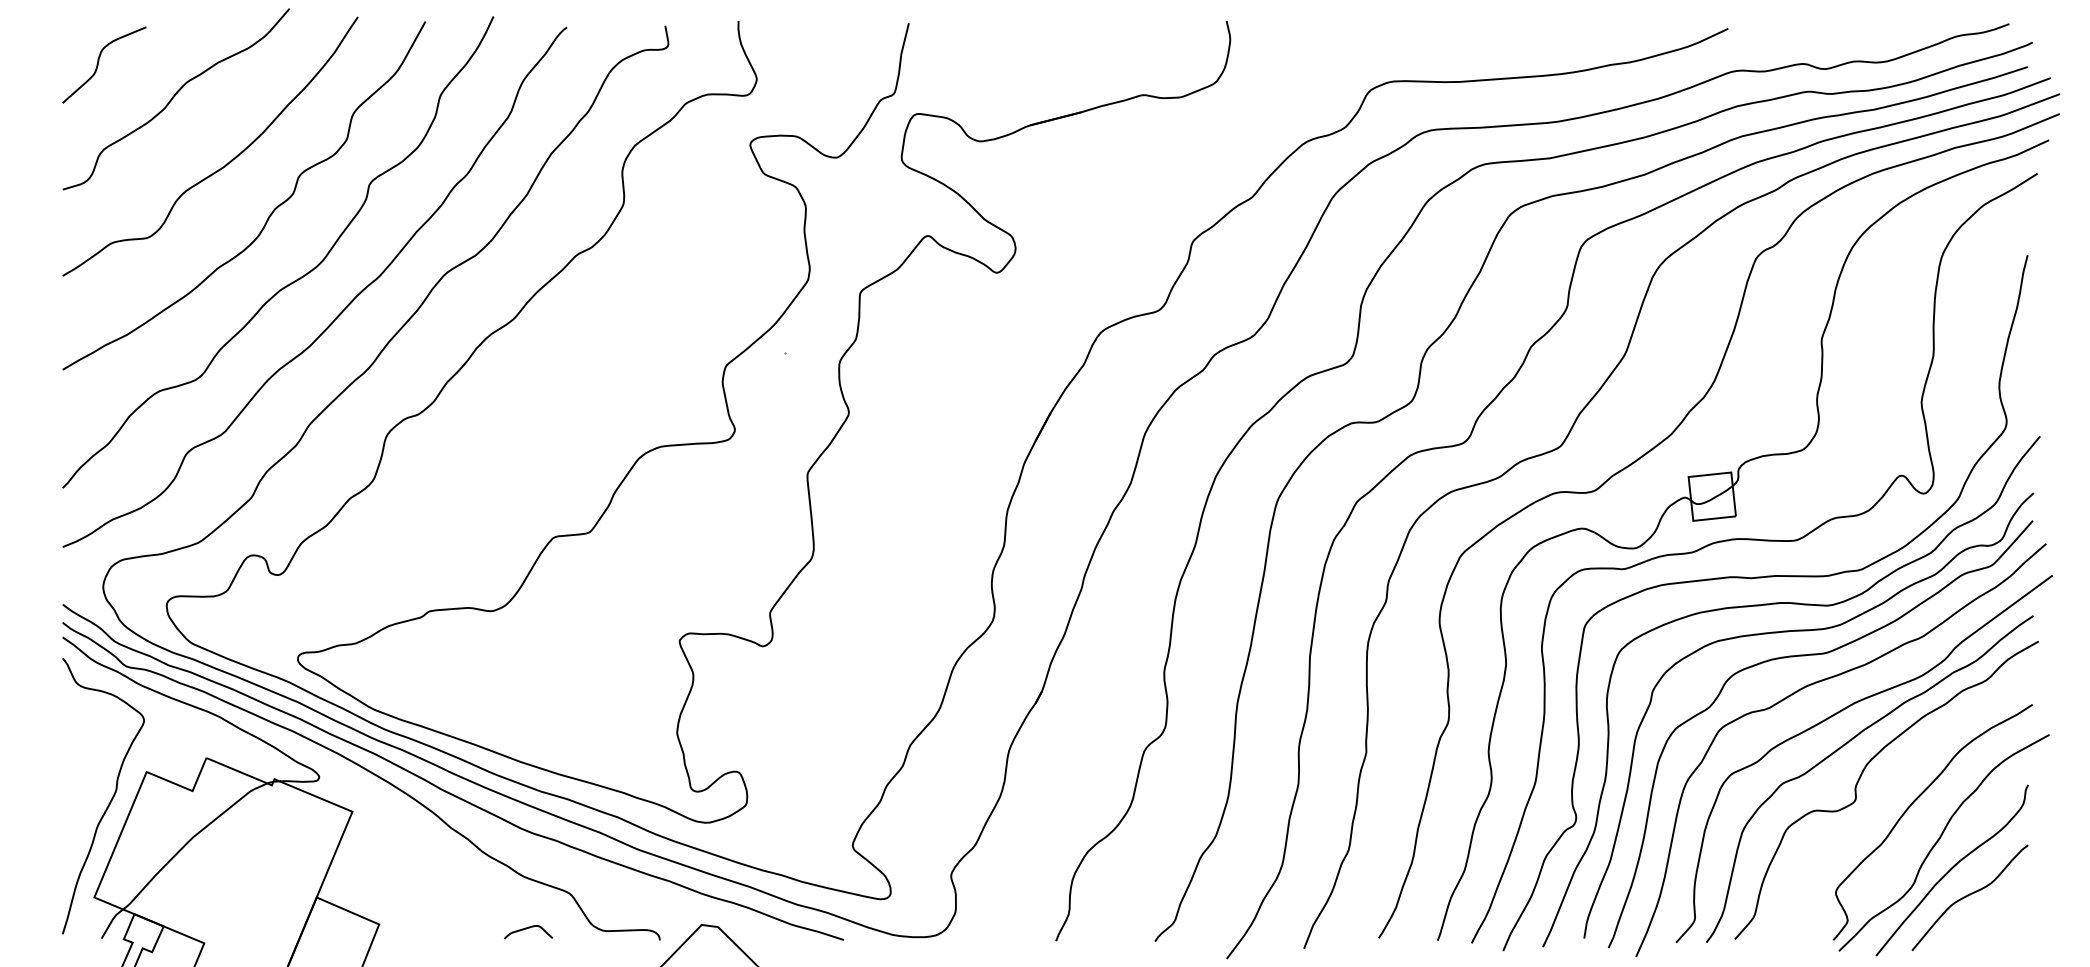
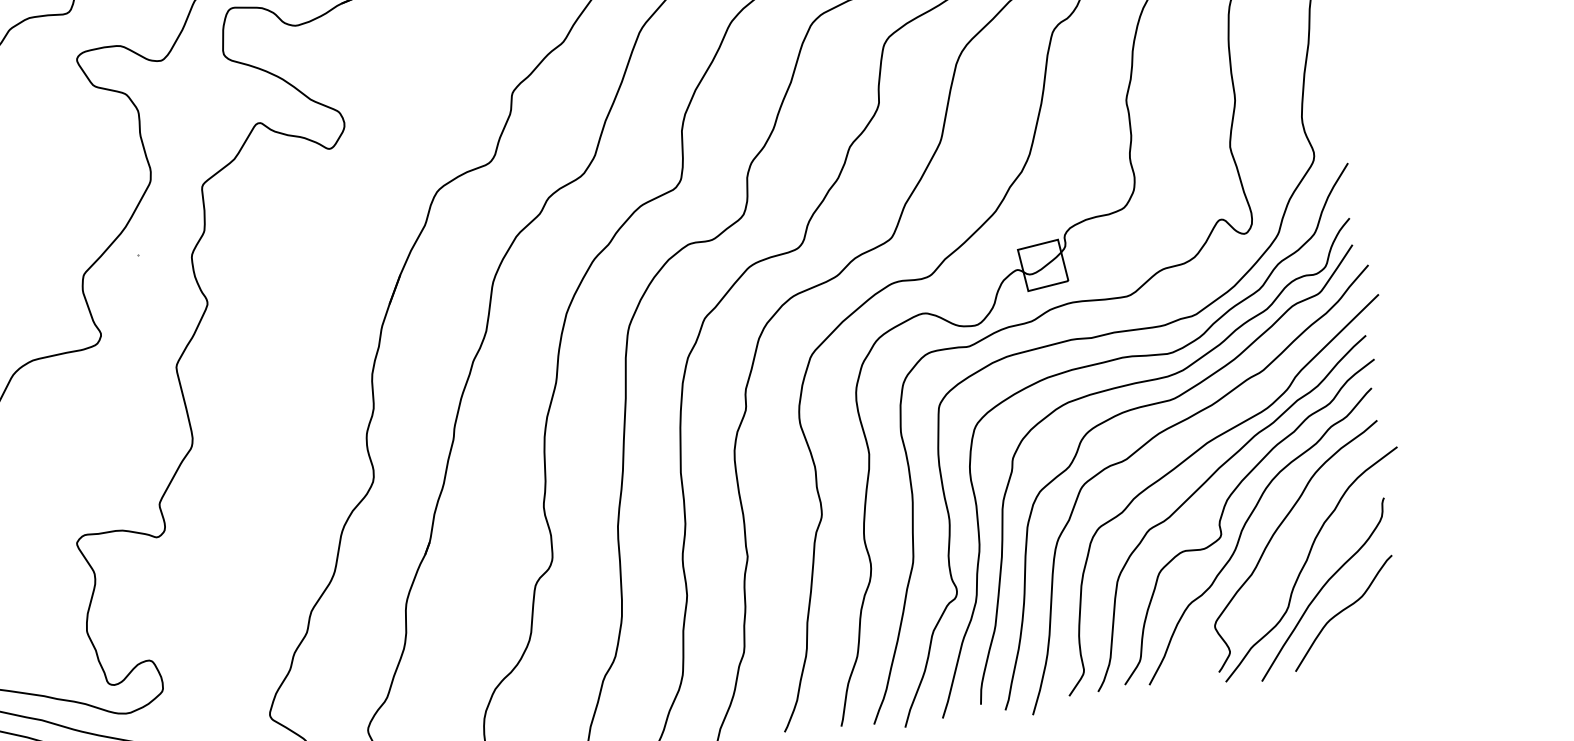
curve: (1879, 797) -> (1243, 529), added

